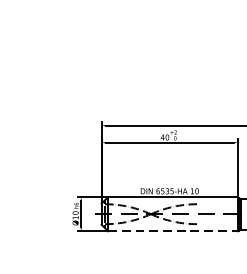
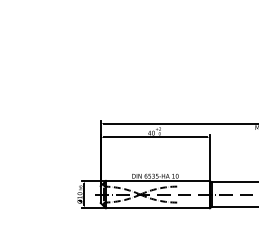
line: (172, 231) -> (157, 208), dashed -> solid

